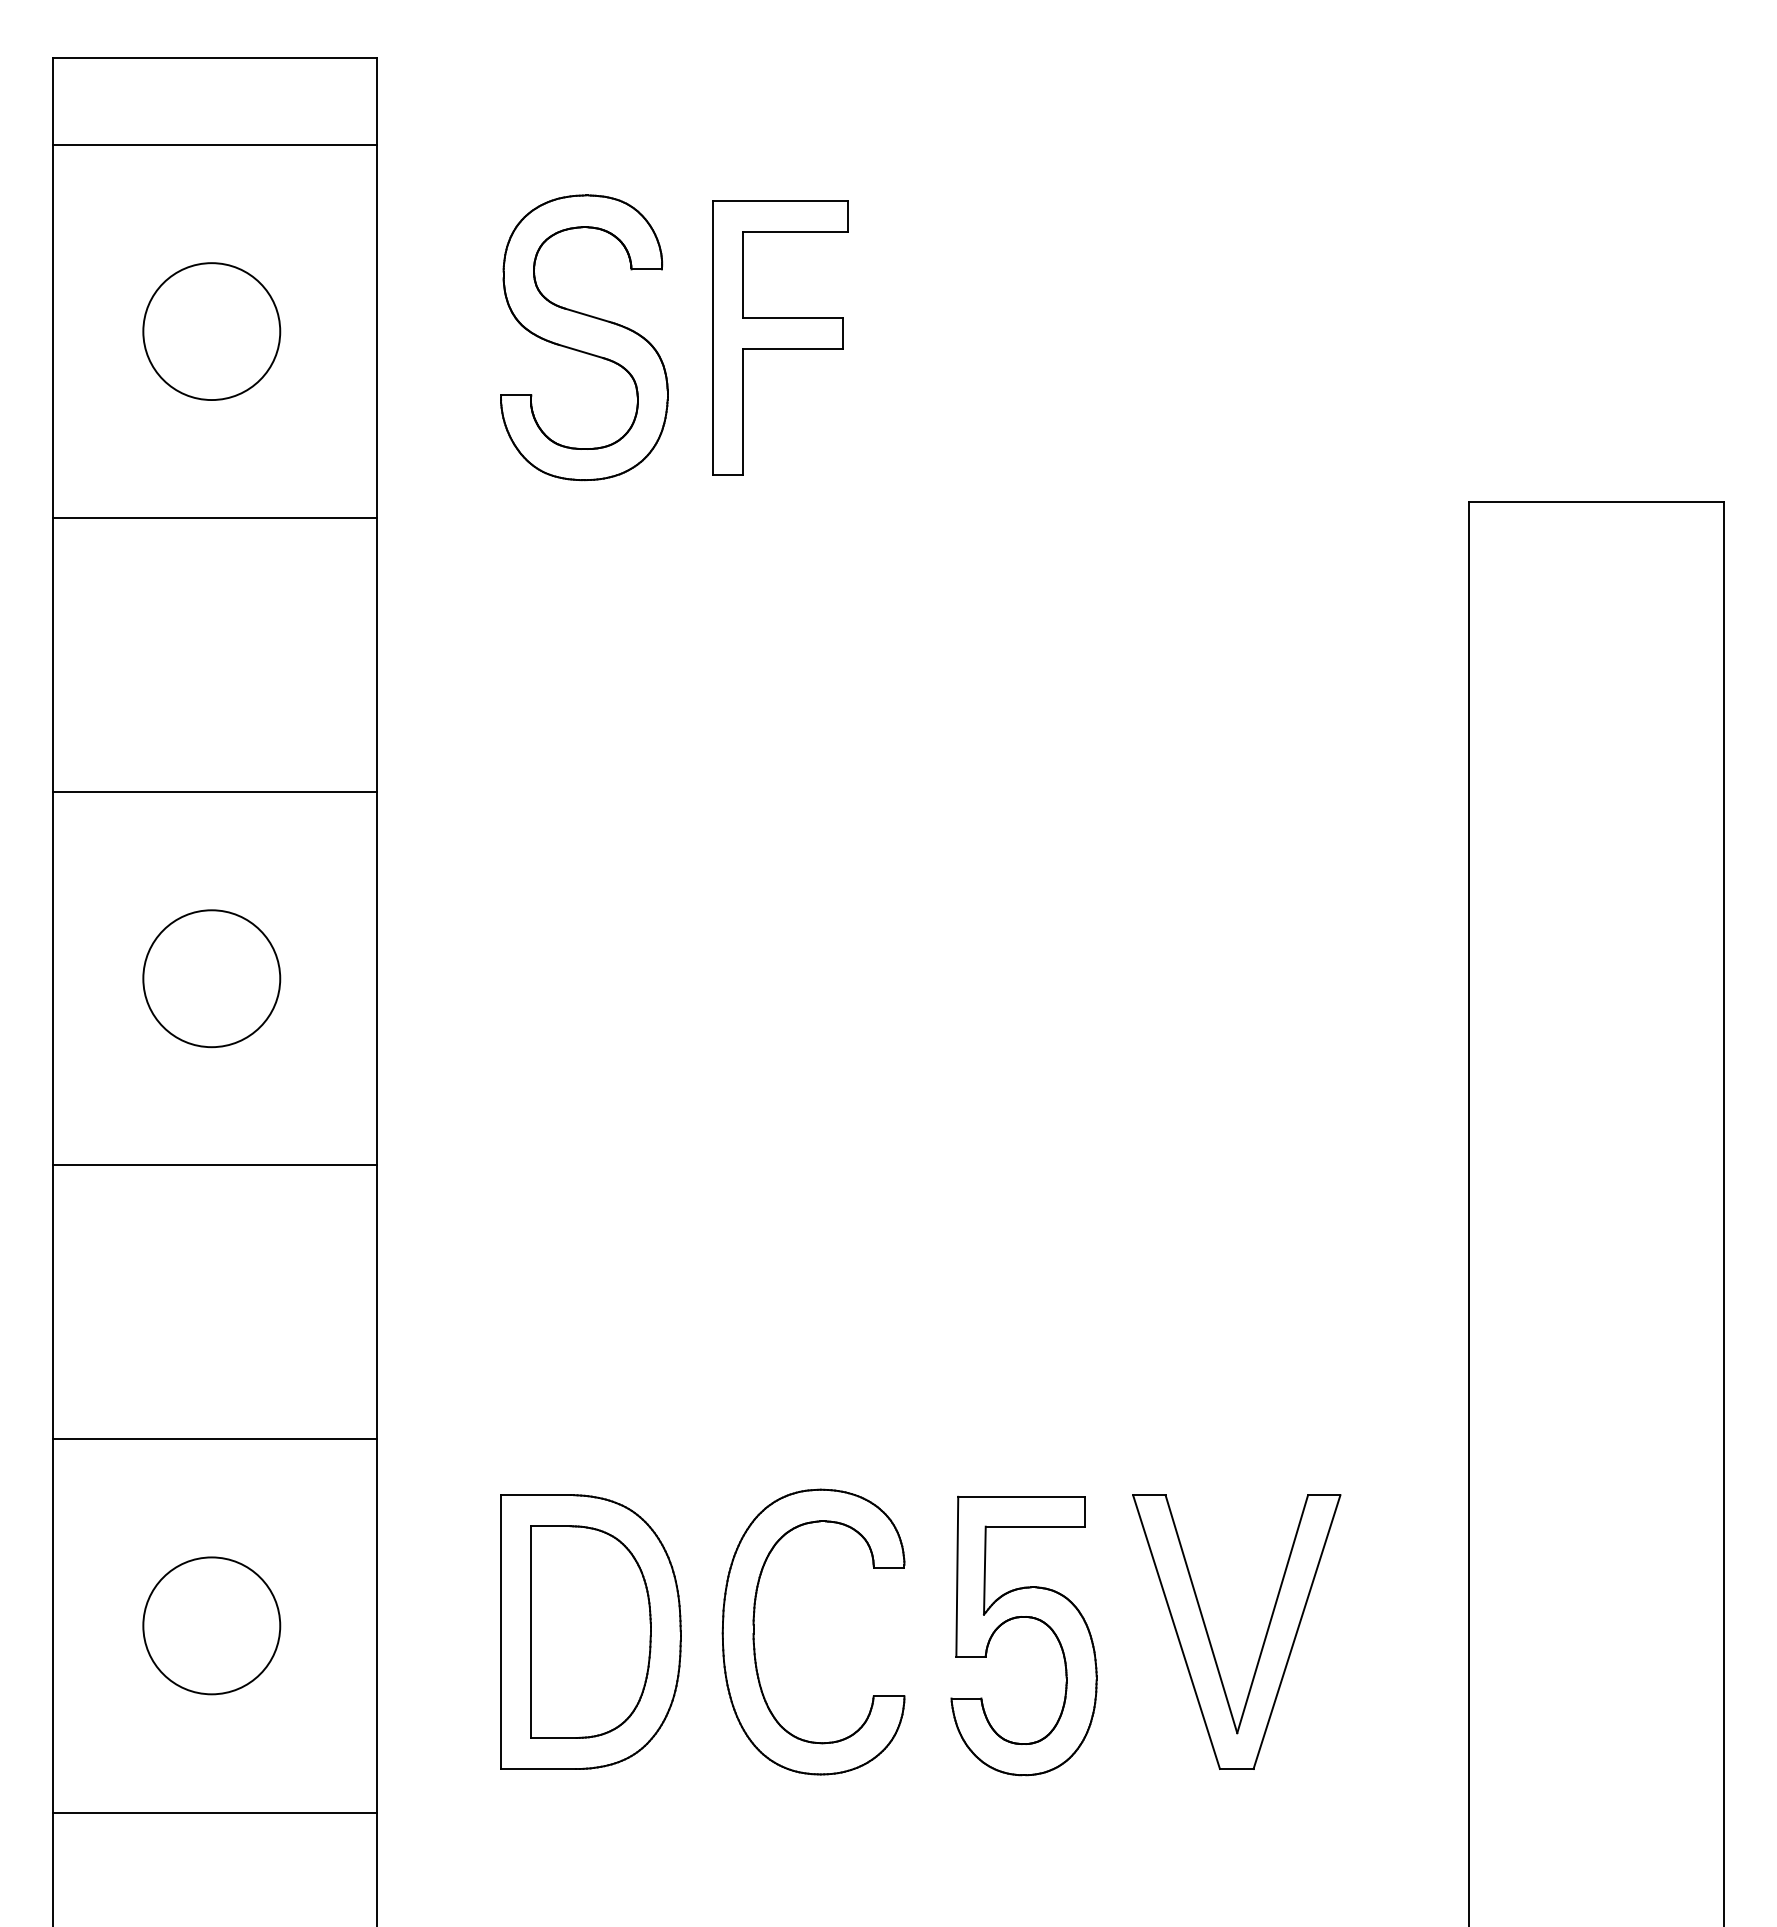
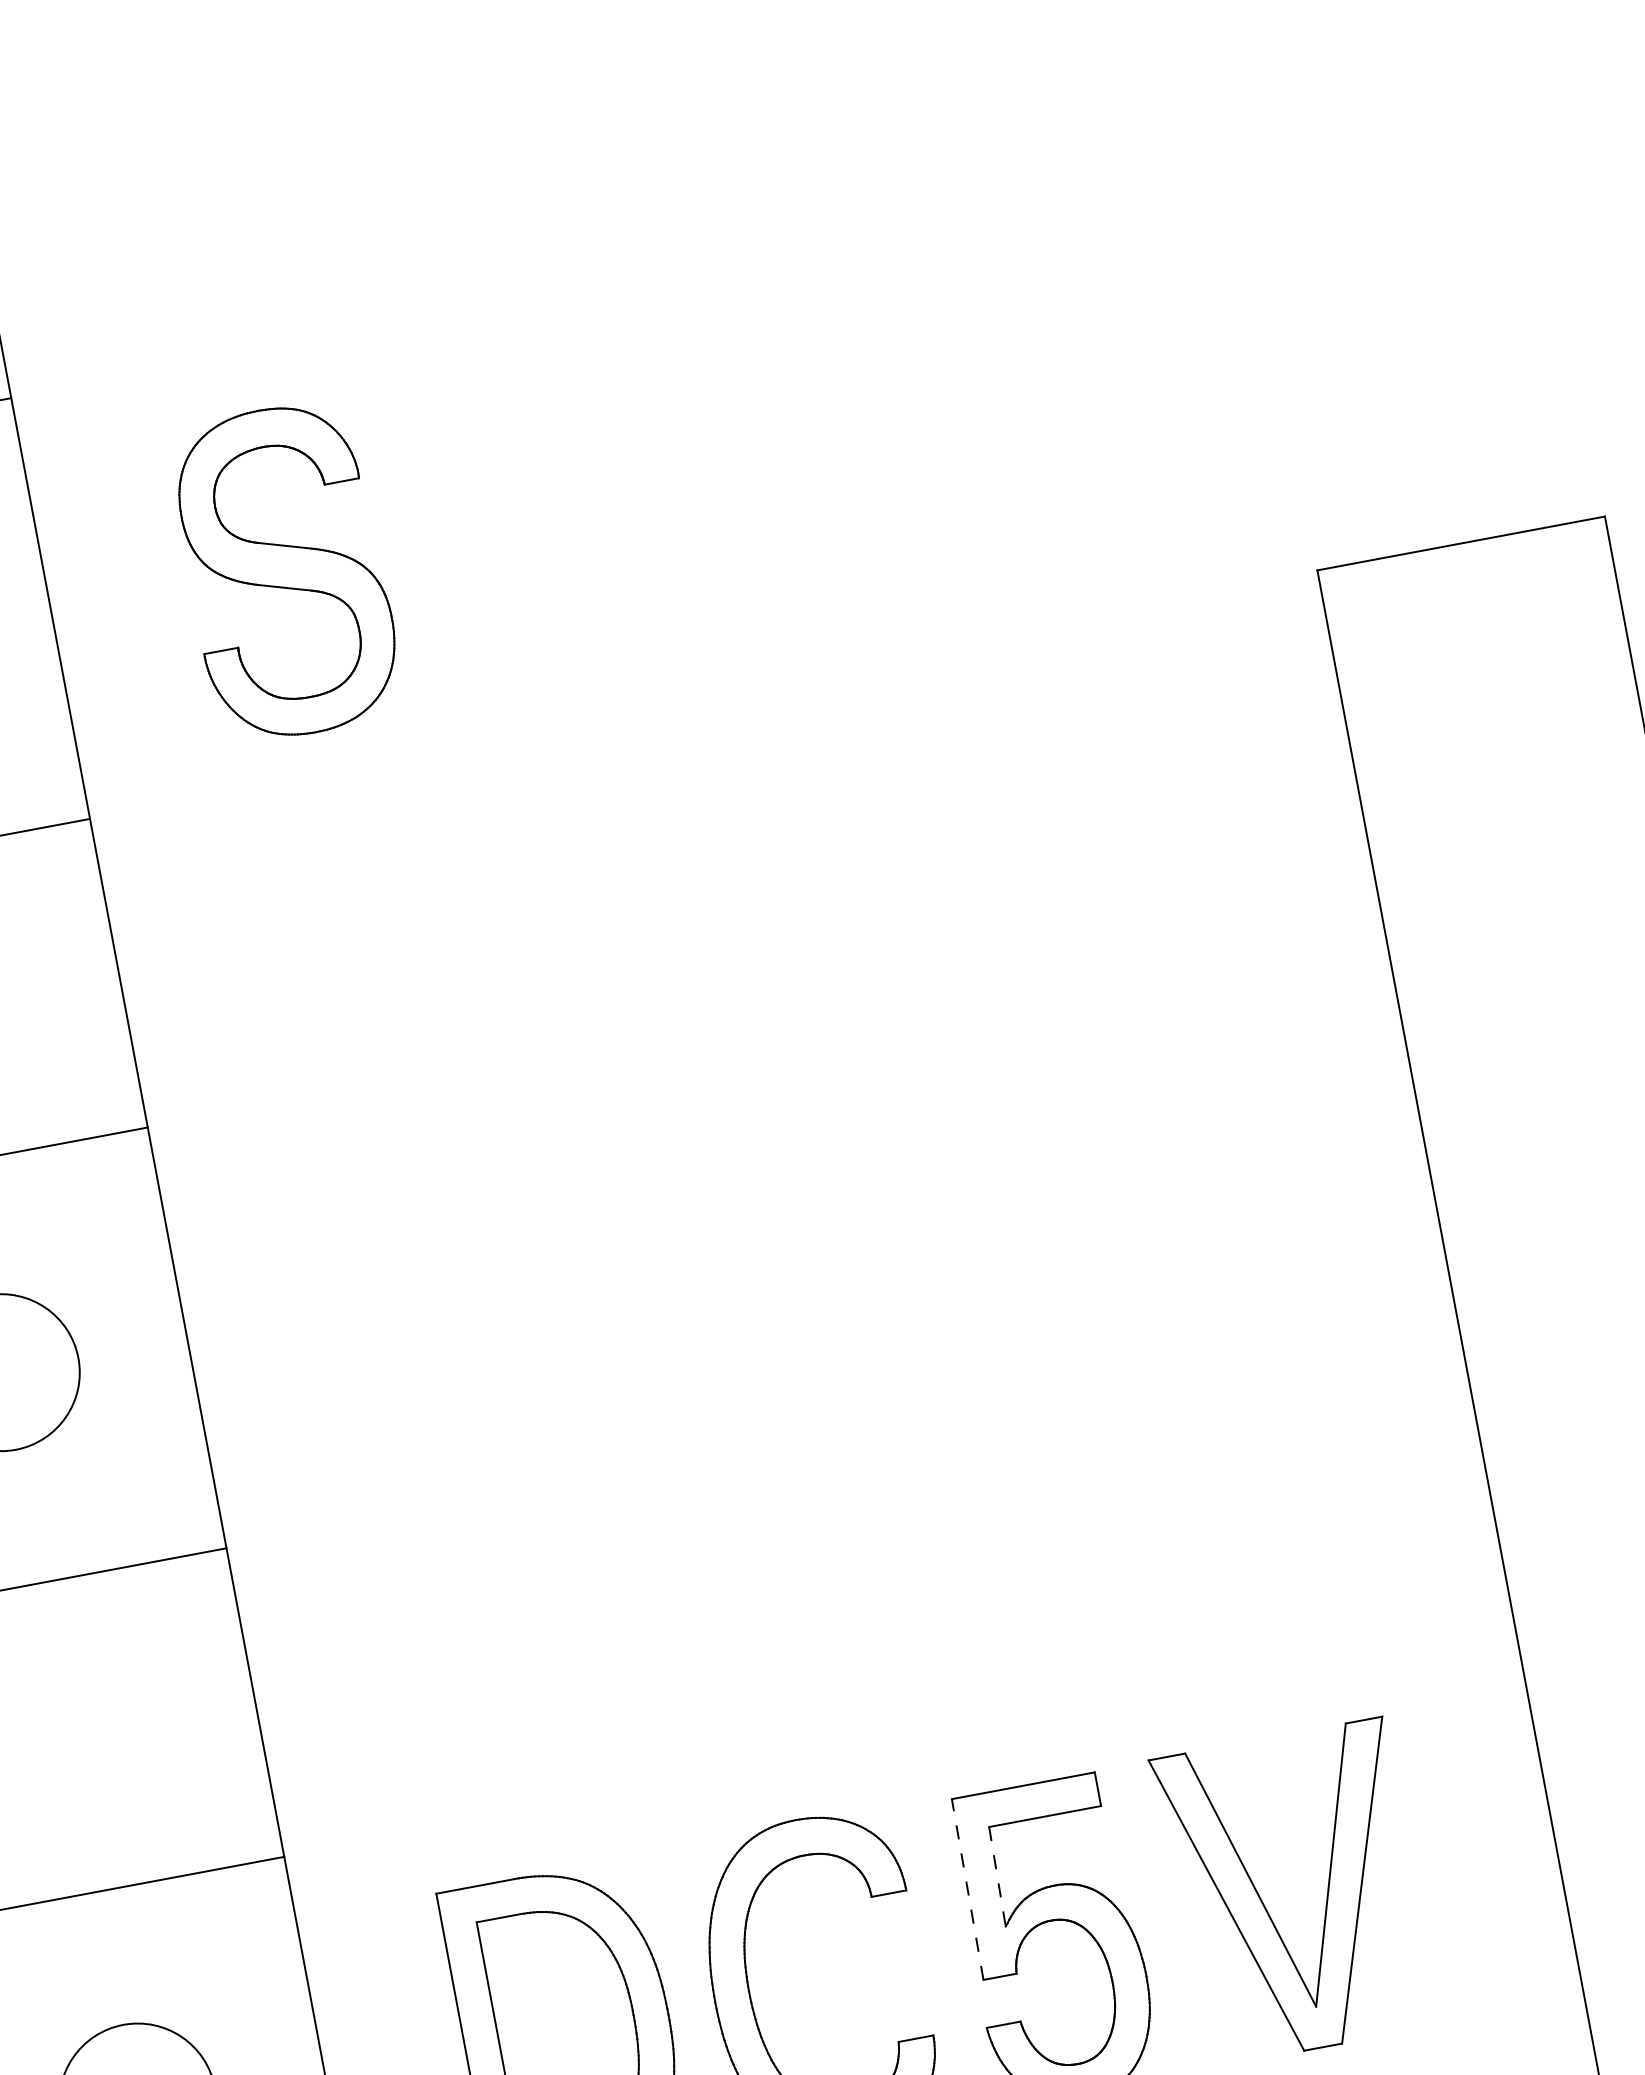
part: (780, 337) -> (507, 530), removed
line: (984, 1571) -> (997, 1877), solid -> dashed
line: (957, 1576) -> (967, 1889), solid -> dashed

